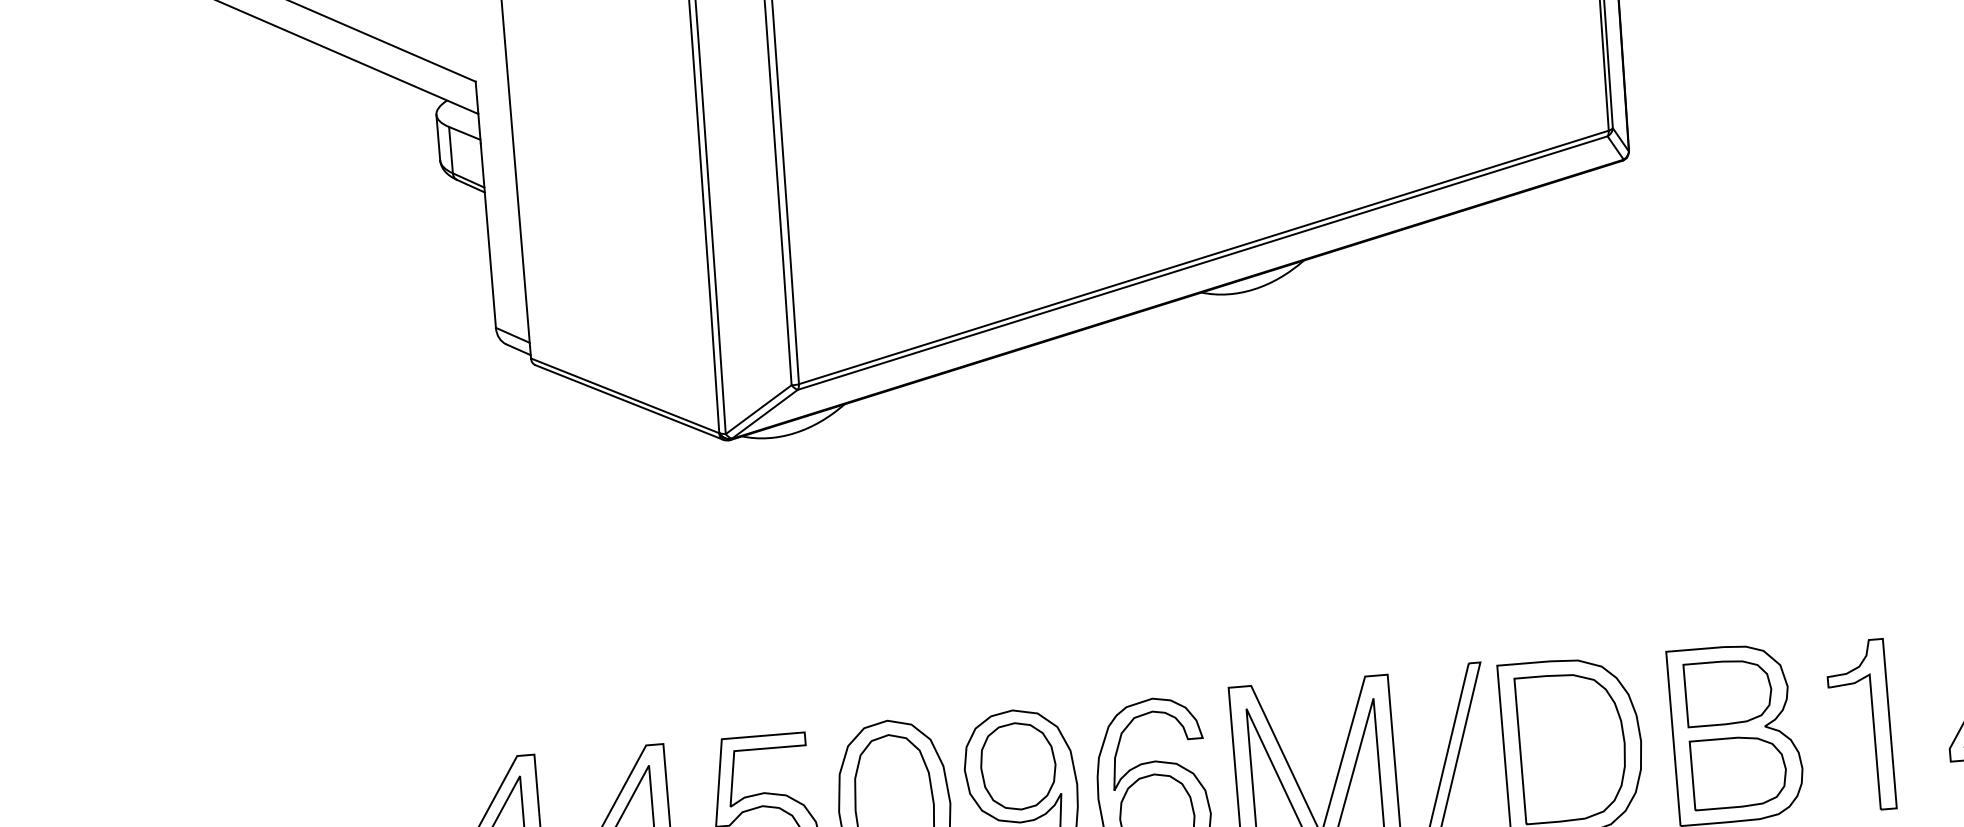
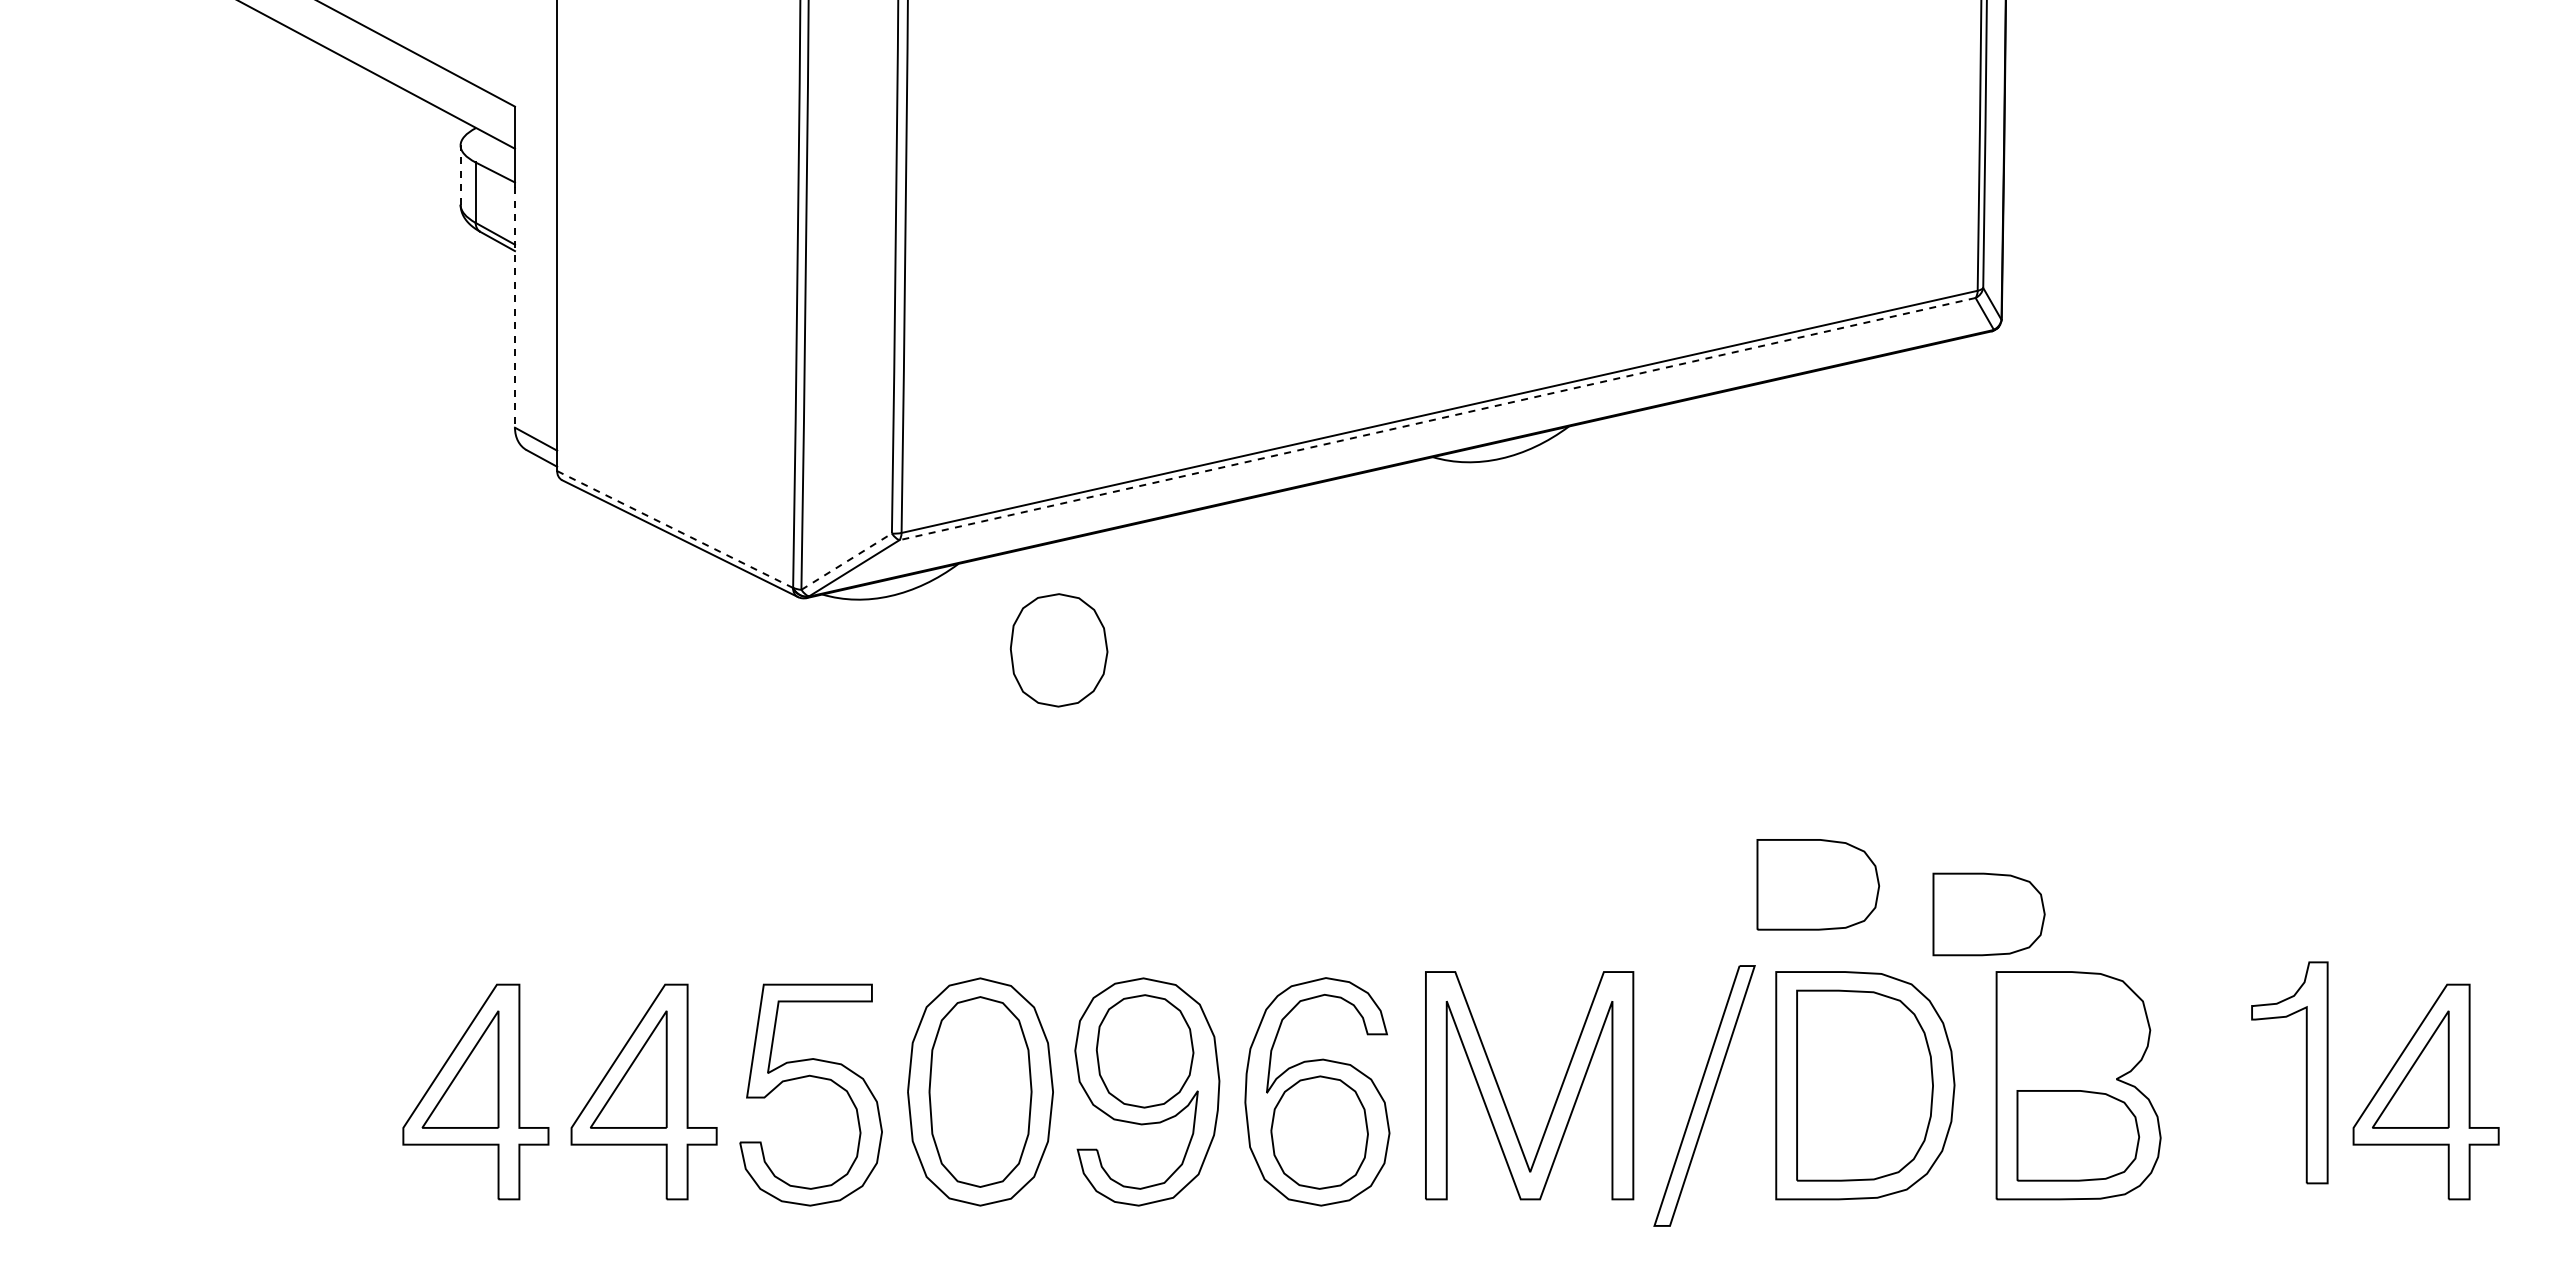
line: (438, 137) -> (460, 175), solid -> dashed
line: (488, 235) -> (515, 307), solid -> dashed
line: (1202, 263) -> (1437, 419), solid -> dashed
line: (625, 395) -> (675, 529), solid -> dashed
line: (759, 409) -> (847, 561), solid -> dashed
part: (927, 464) -> (1059, 650), added
part: (1524, 595) -> (1818, 884), added
part: (1728, 692) -> (1988, 914), moved
part: (1872, 724) -> (2305, 1072), moved

